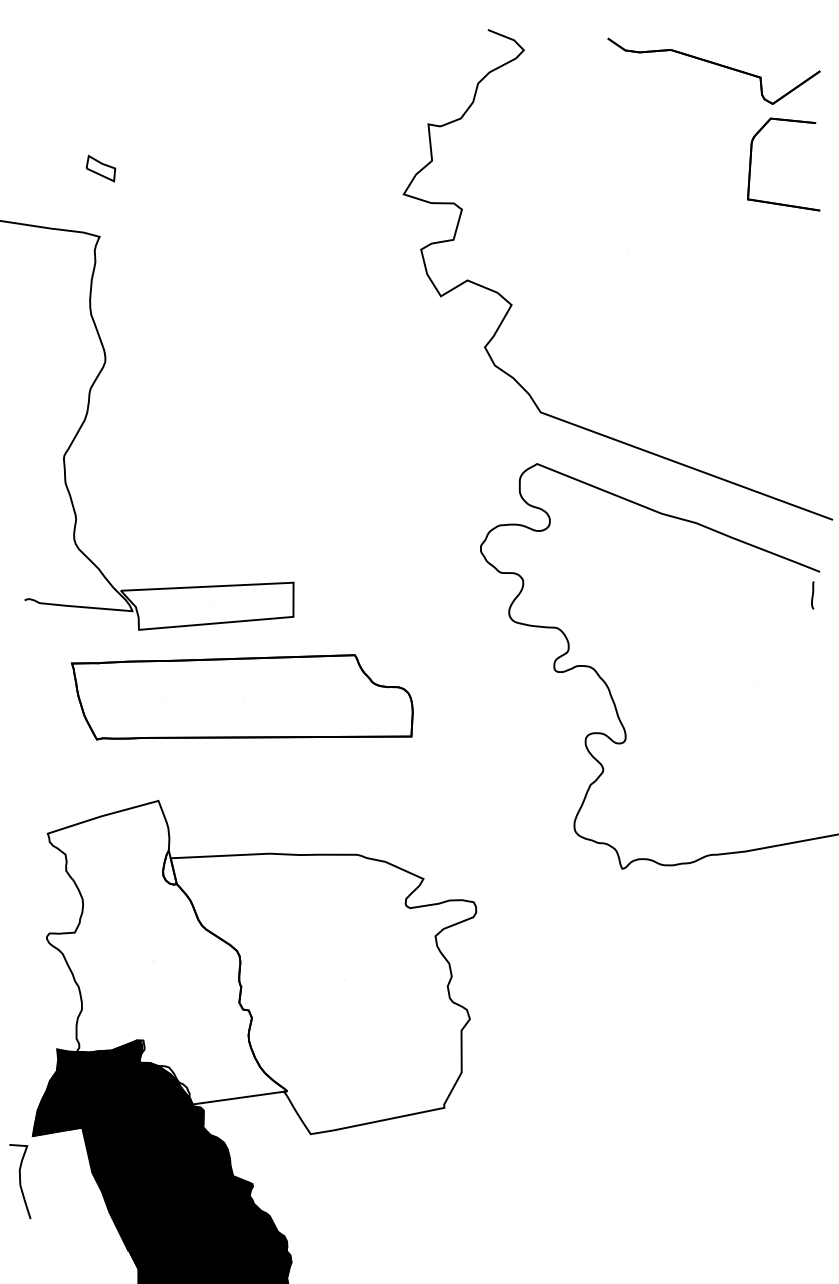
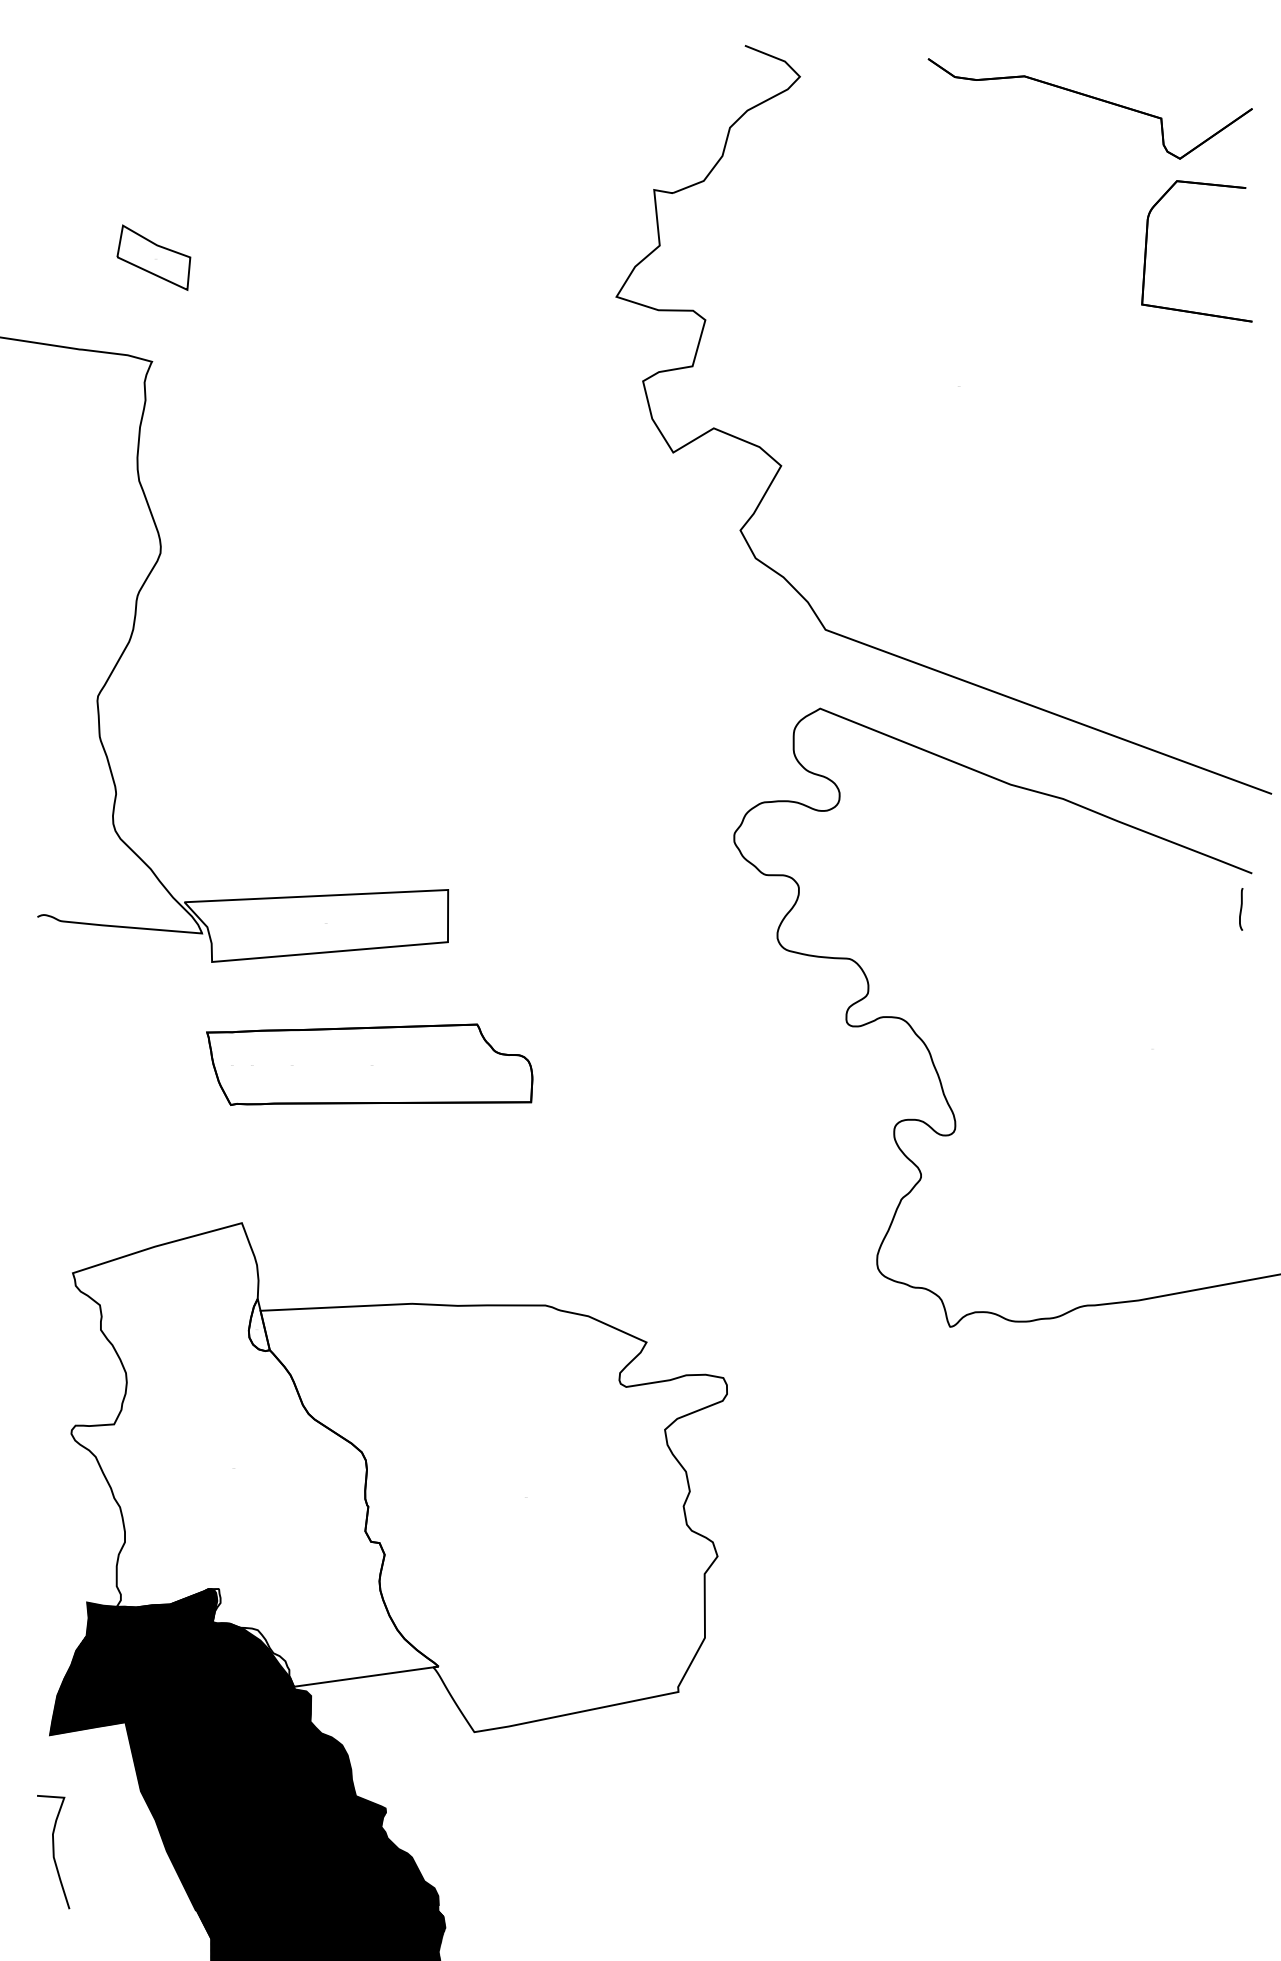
part: (100, 168) -> (153, 257), size x1.67
part: (241, 696) -> (368, 1063), size x0.62
curve: (20, 1181) -> (54, 1851), moved

